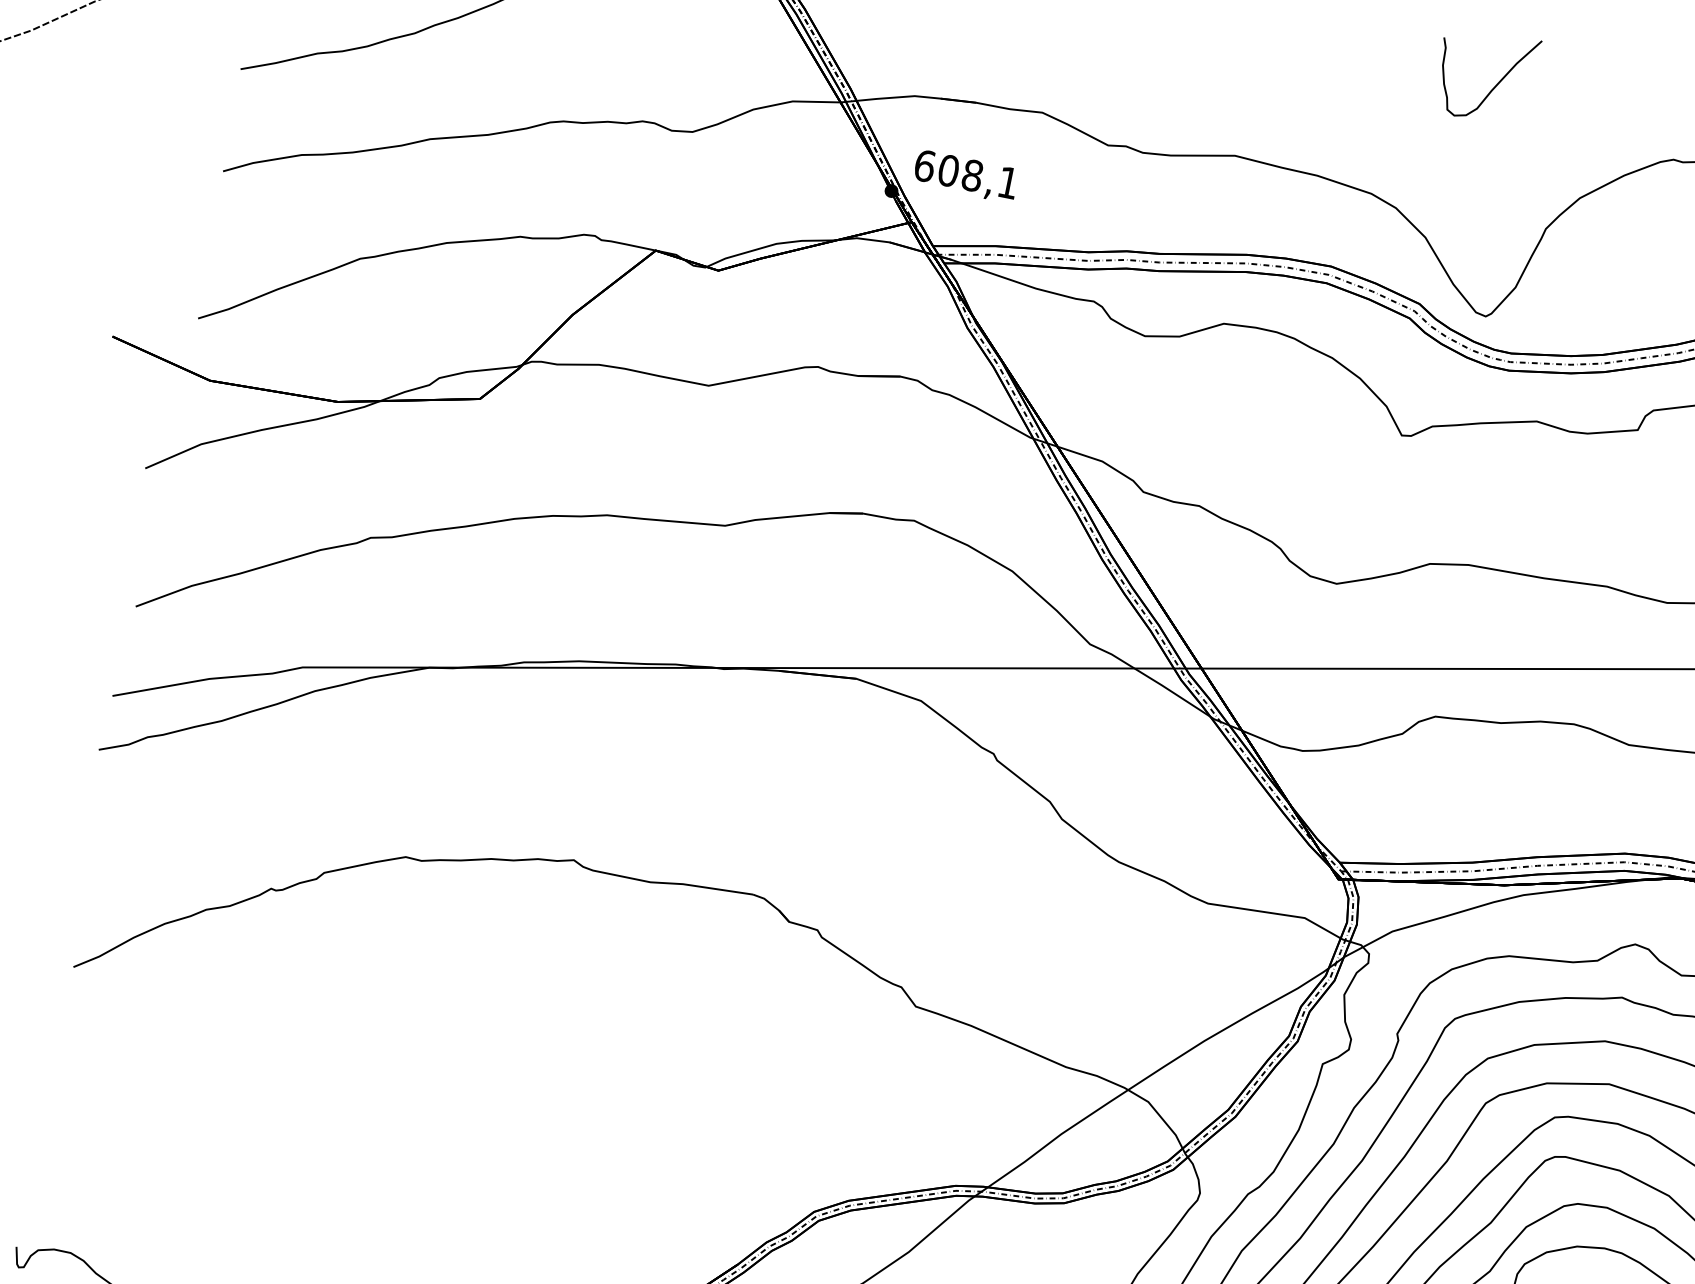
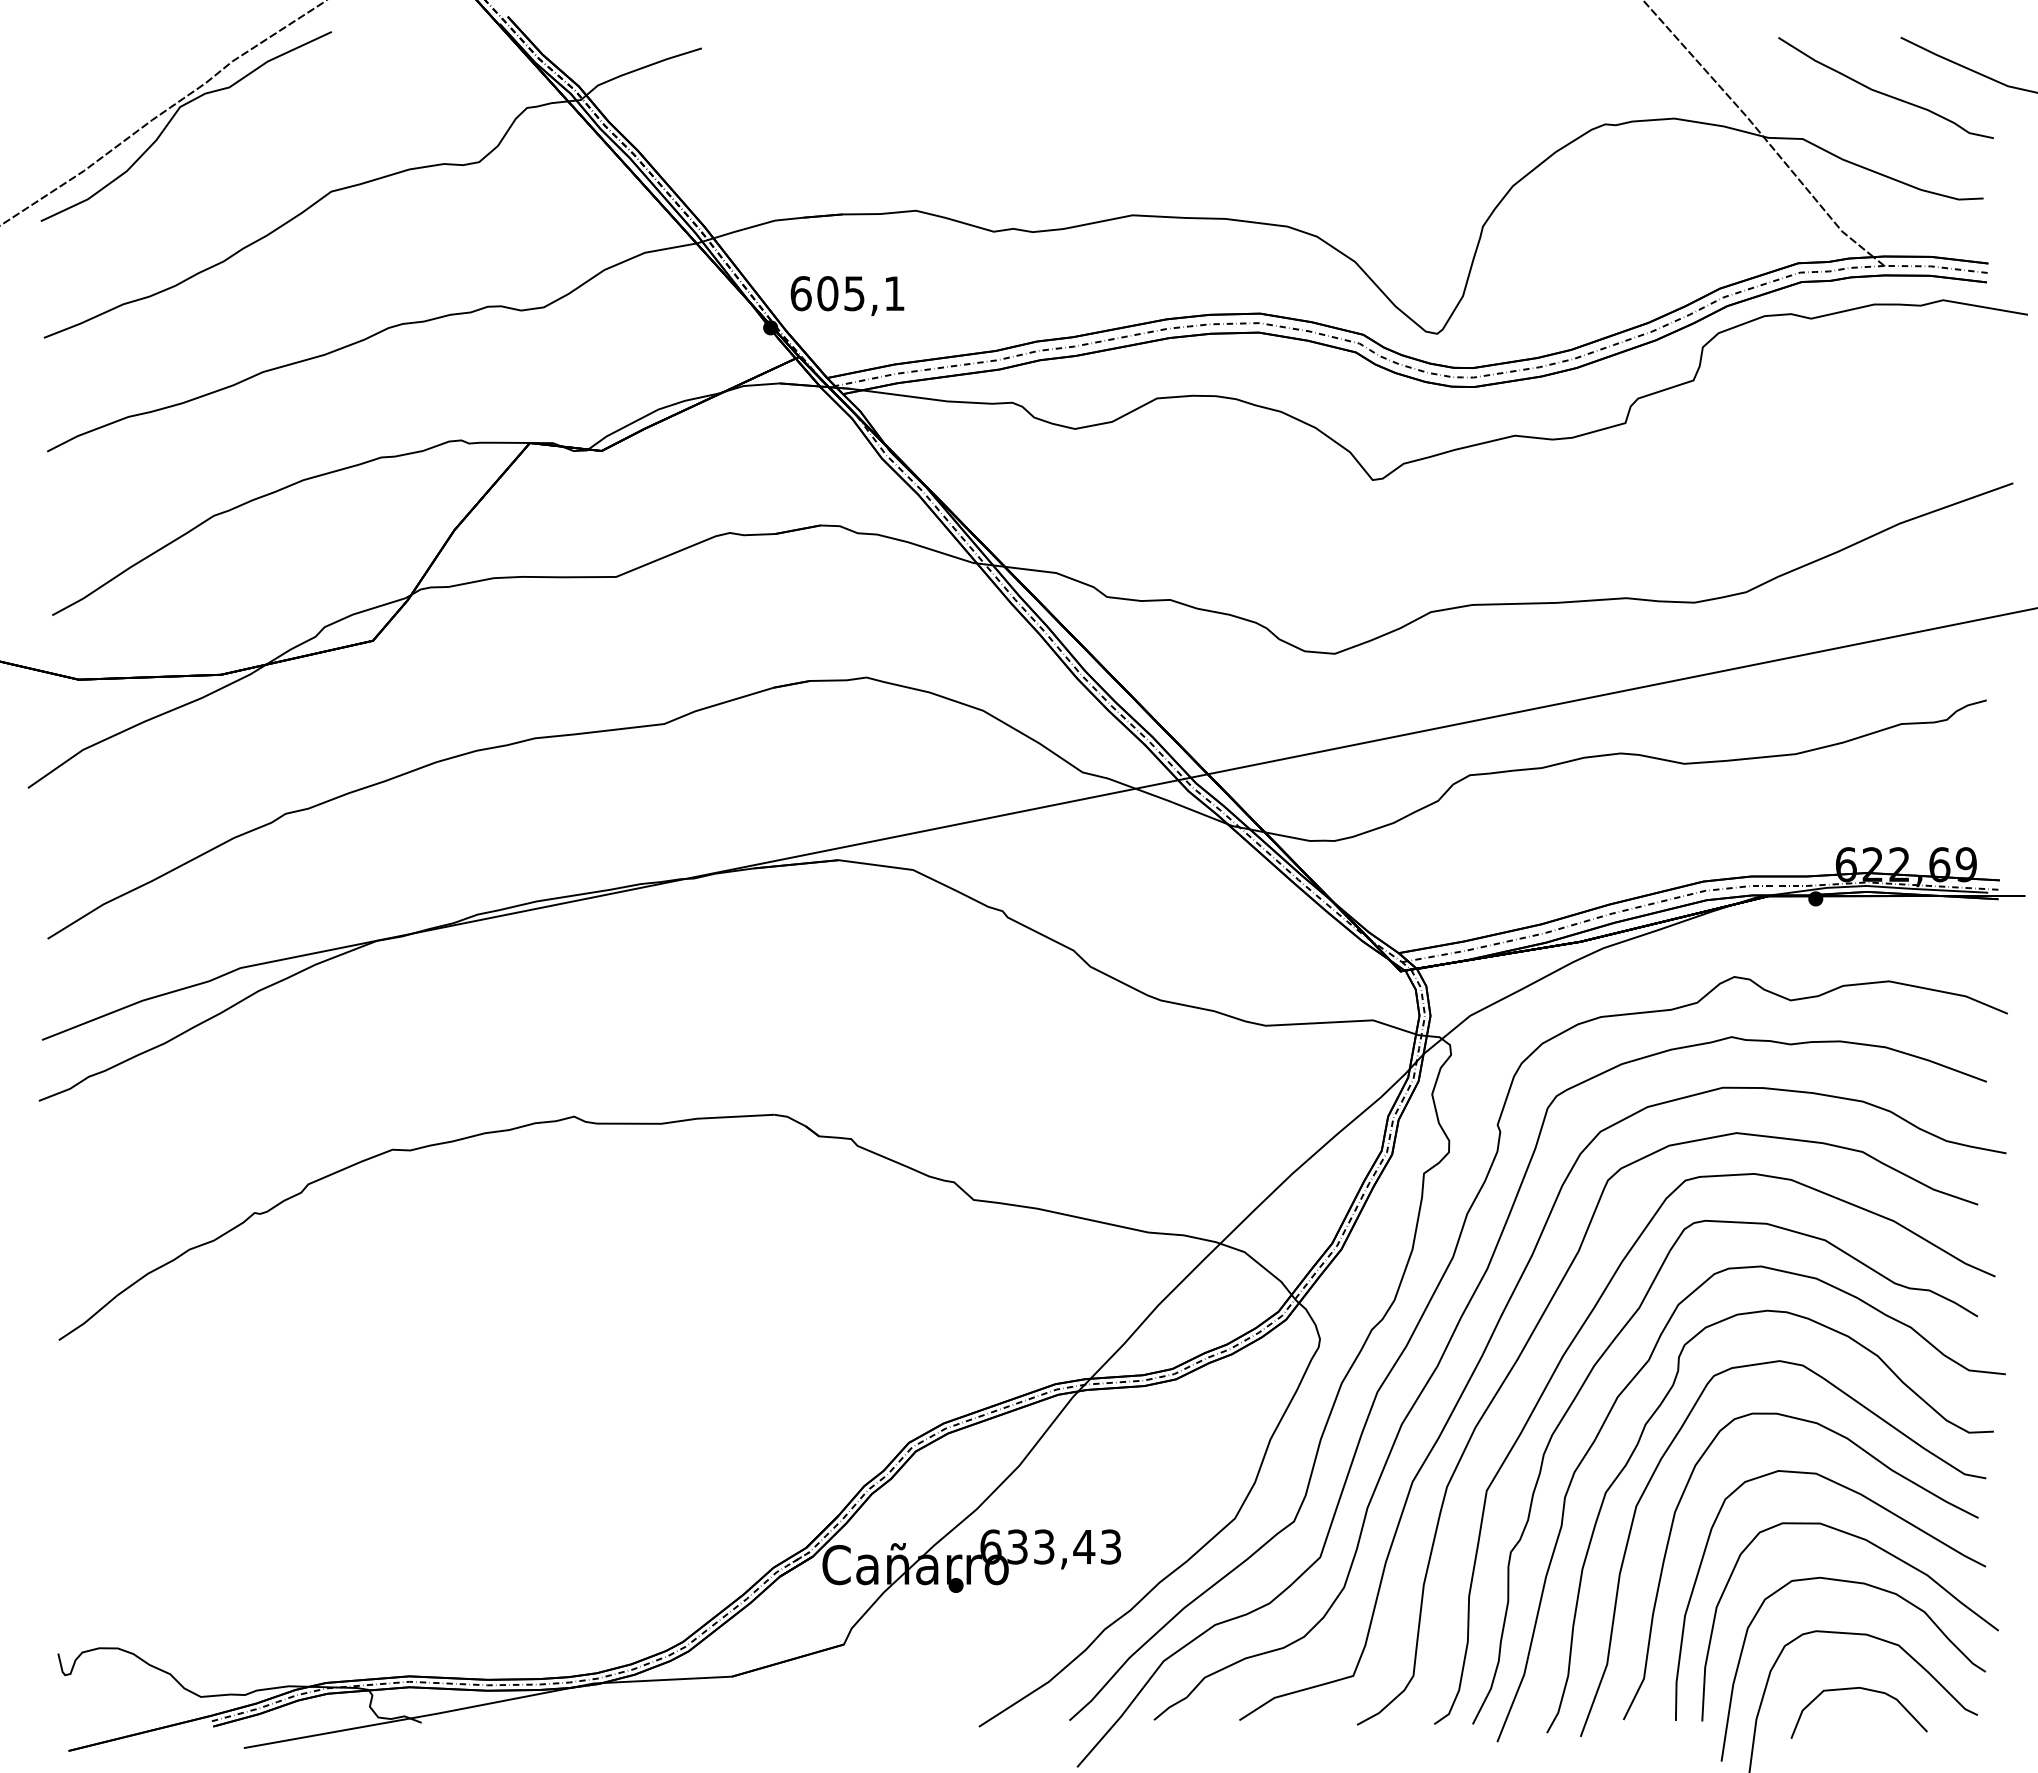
curve: (1495, 84) -> (1397, 82), removed
text: (972, 175) -> (854, 293), 608,1 -> 605,1

